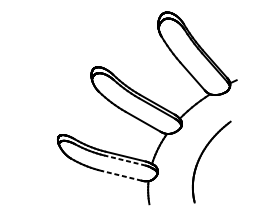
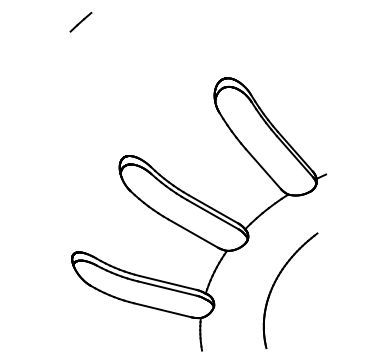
line: (125, 160) -> (167, 288), dashed -> solid
line: (121, 175) -> (162, 310), dashed -> solid

